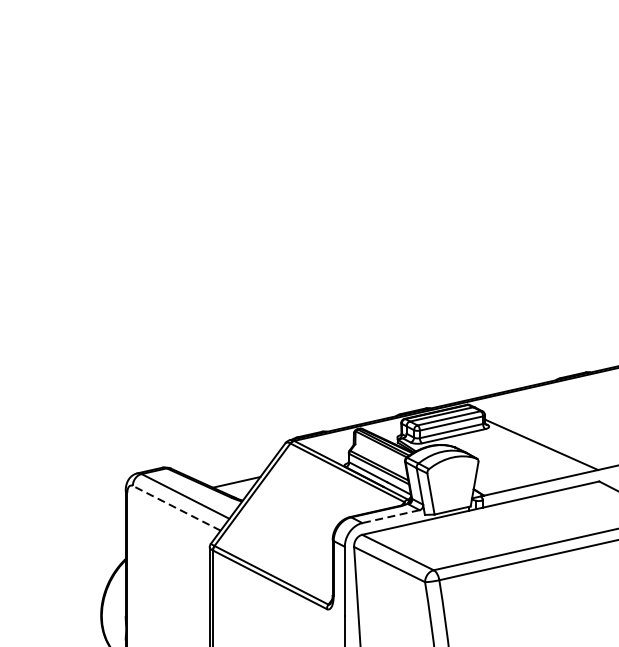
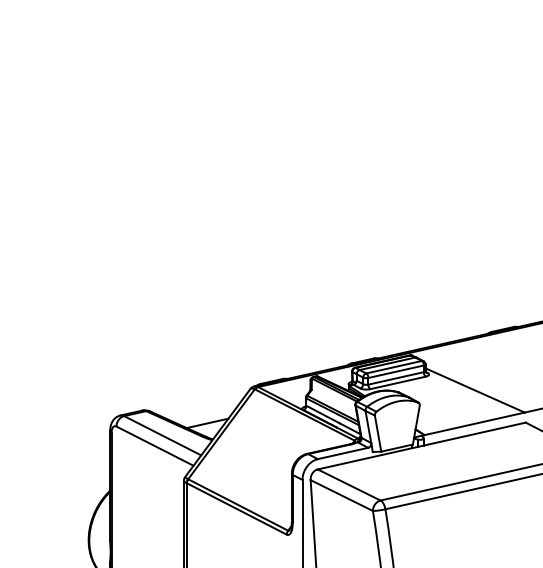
line: (176, 507) -> (154, 445), dashed -> solid
line: (391, 516) -> (343, 453), dashed -> solid

